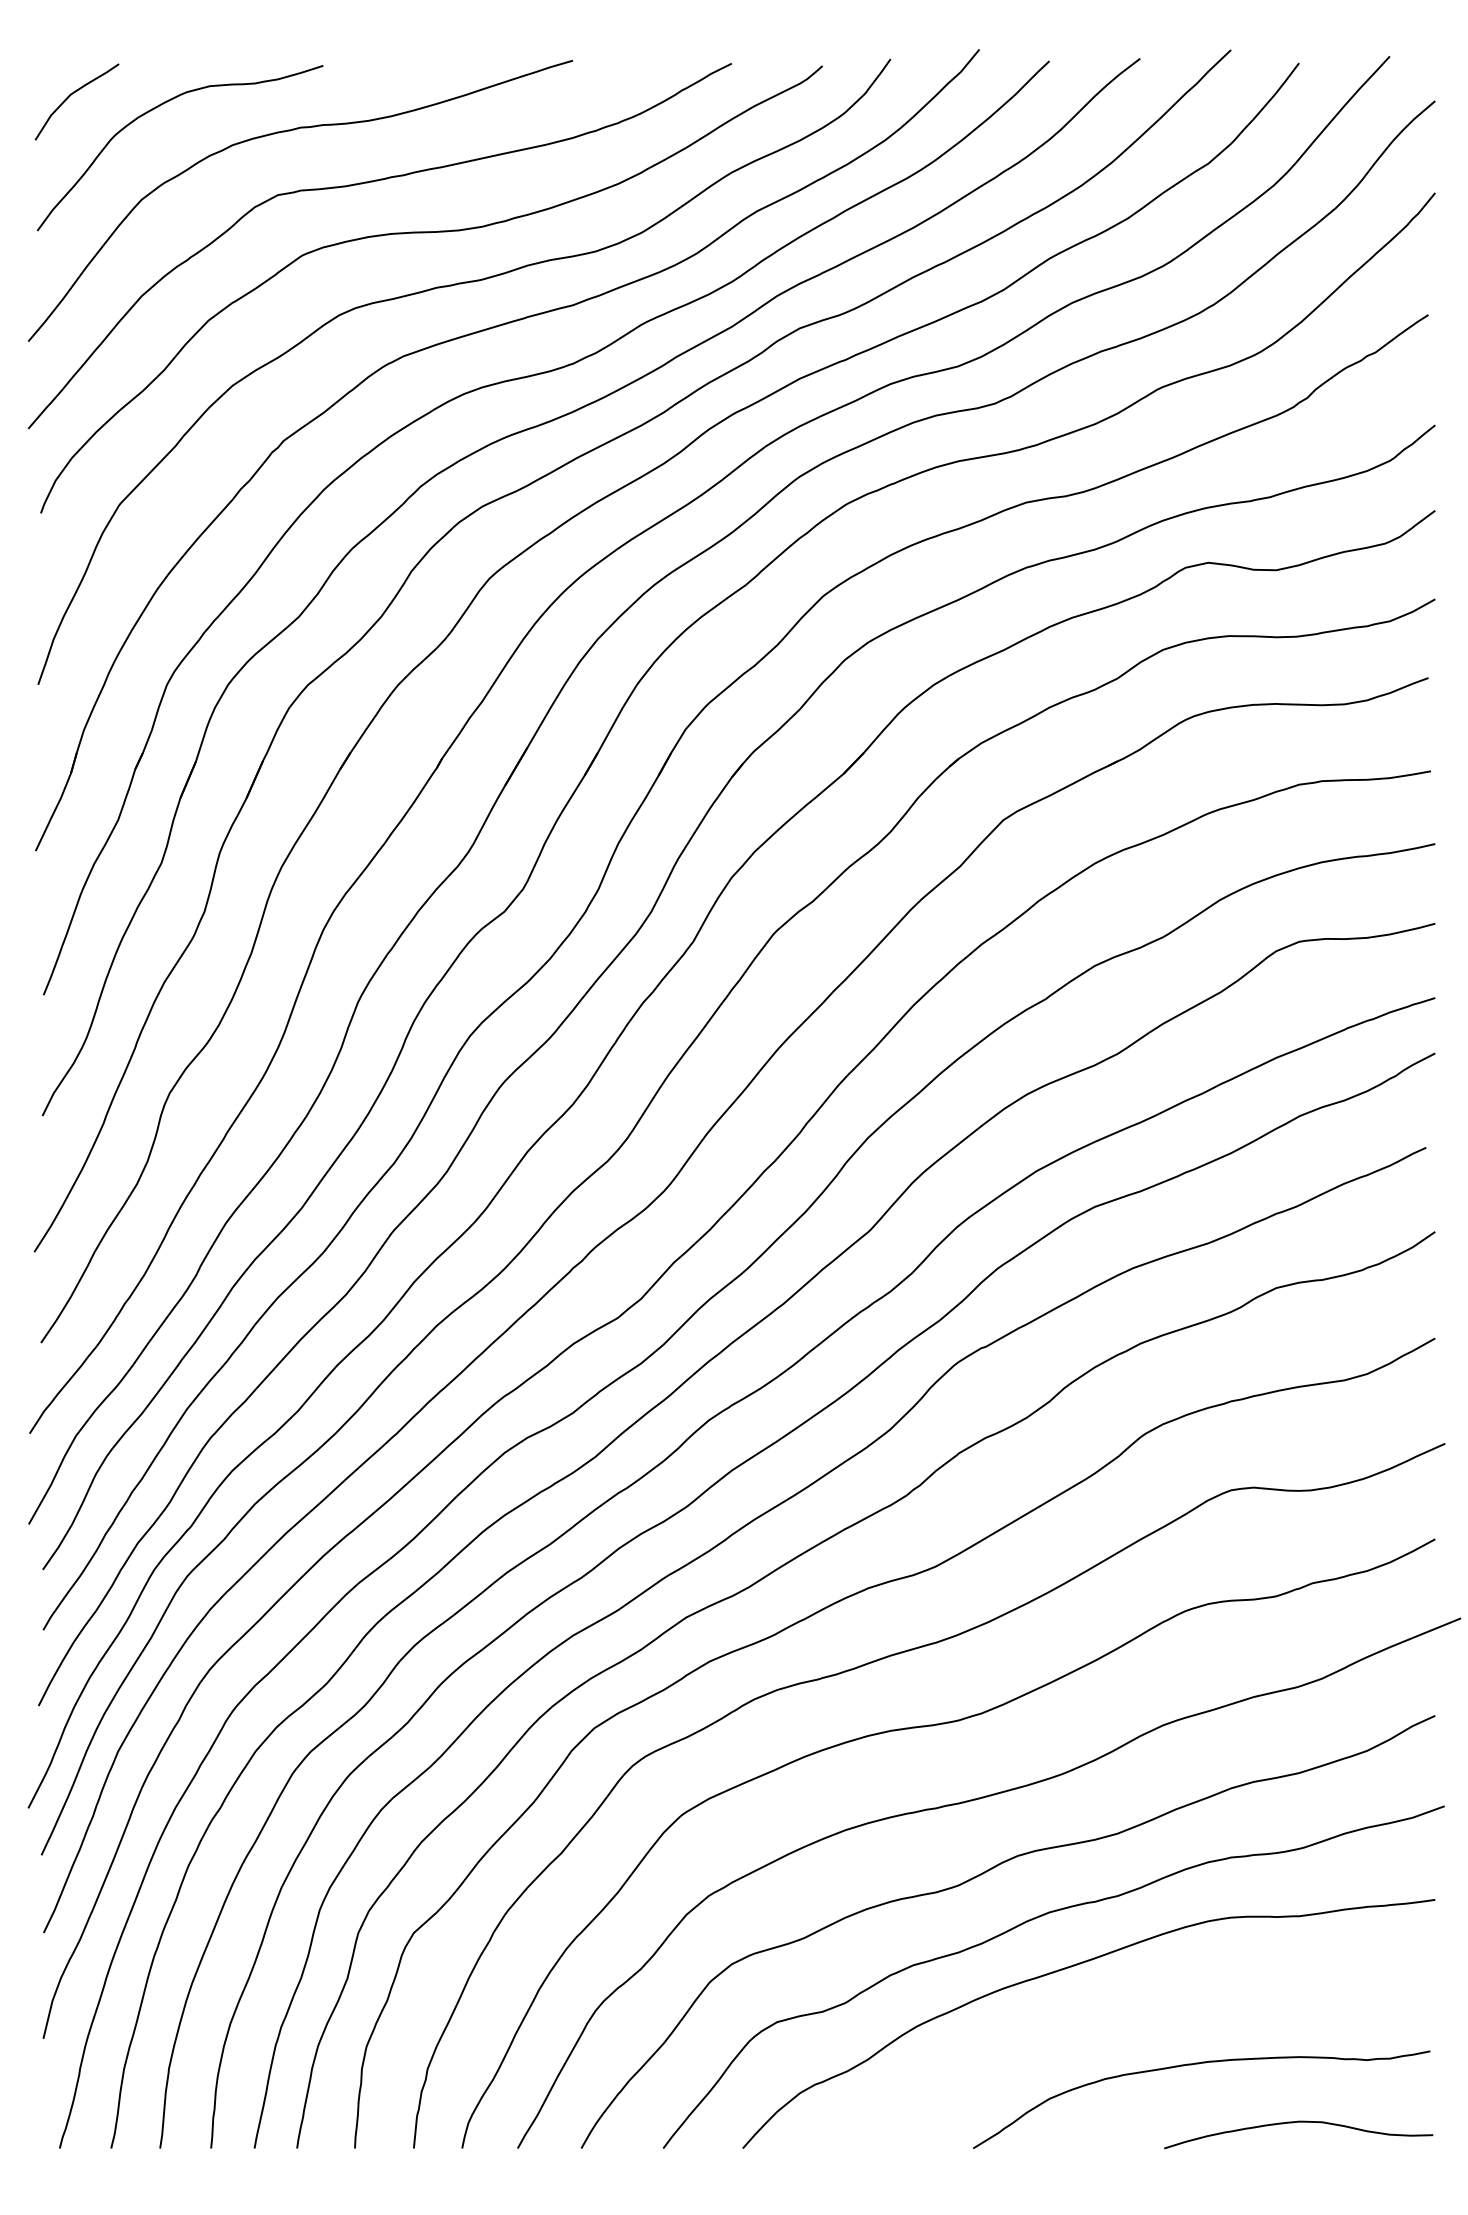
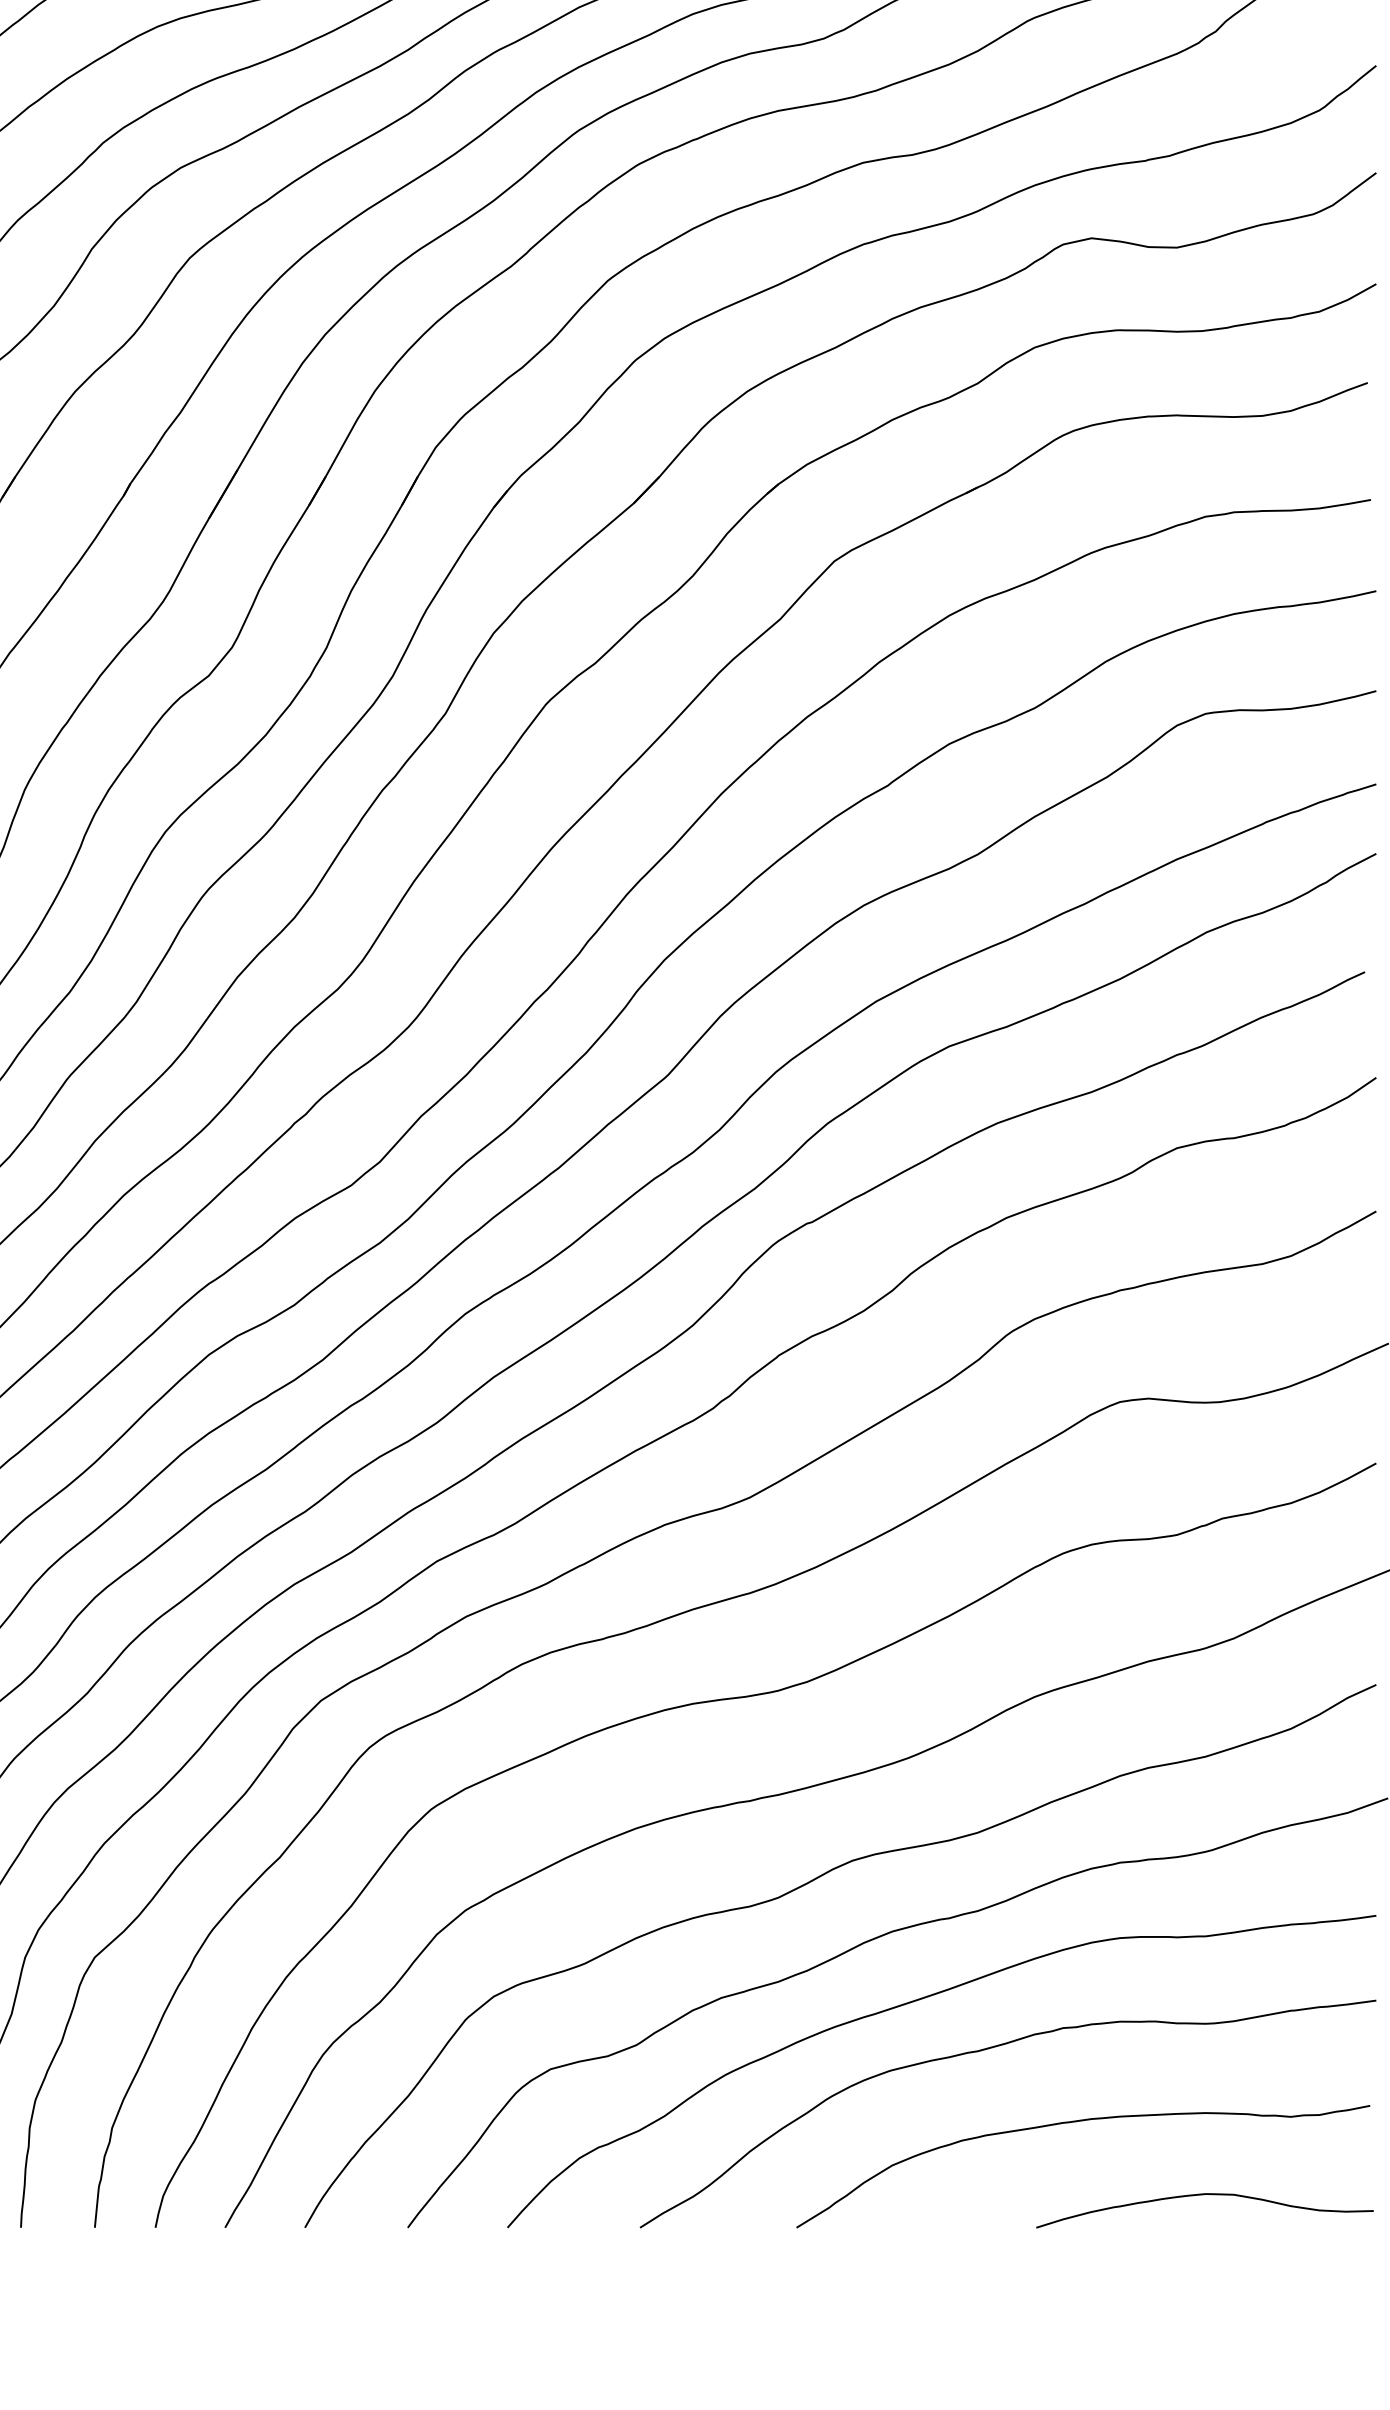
curve: (1127, 2006) -> (990, 2049), added

